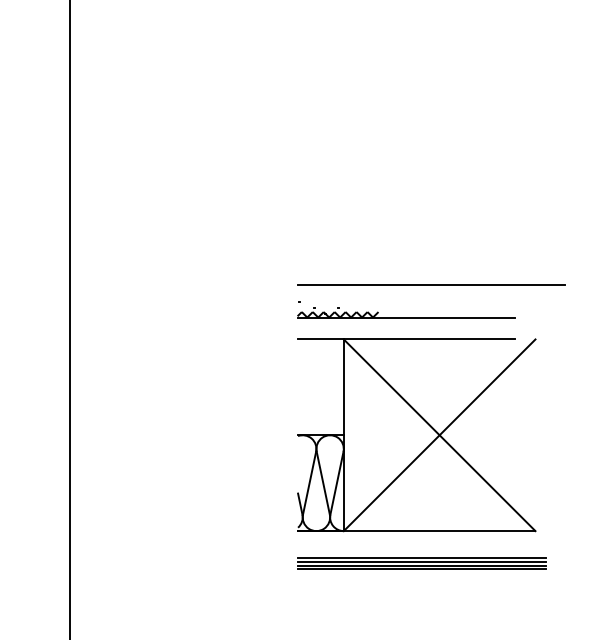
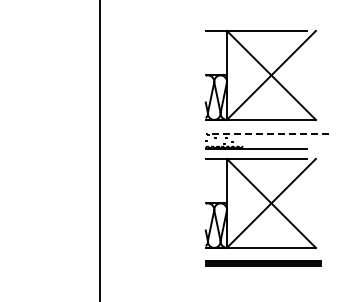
part: (416, 159) -> (260, 75), added
line: (431, 284) -> (267, 133), solid -> dashed

